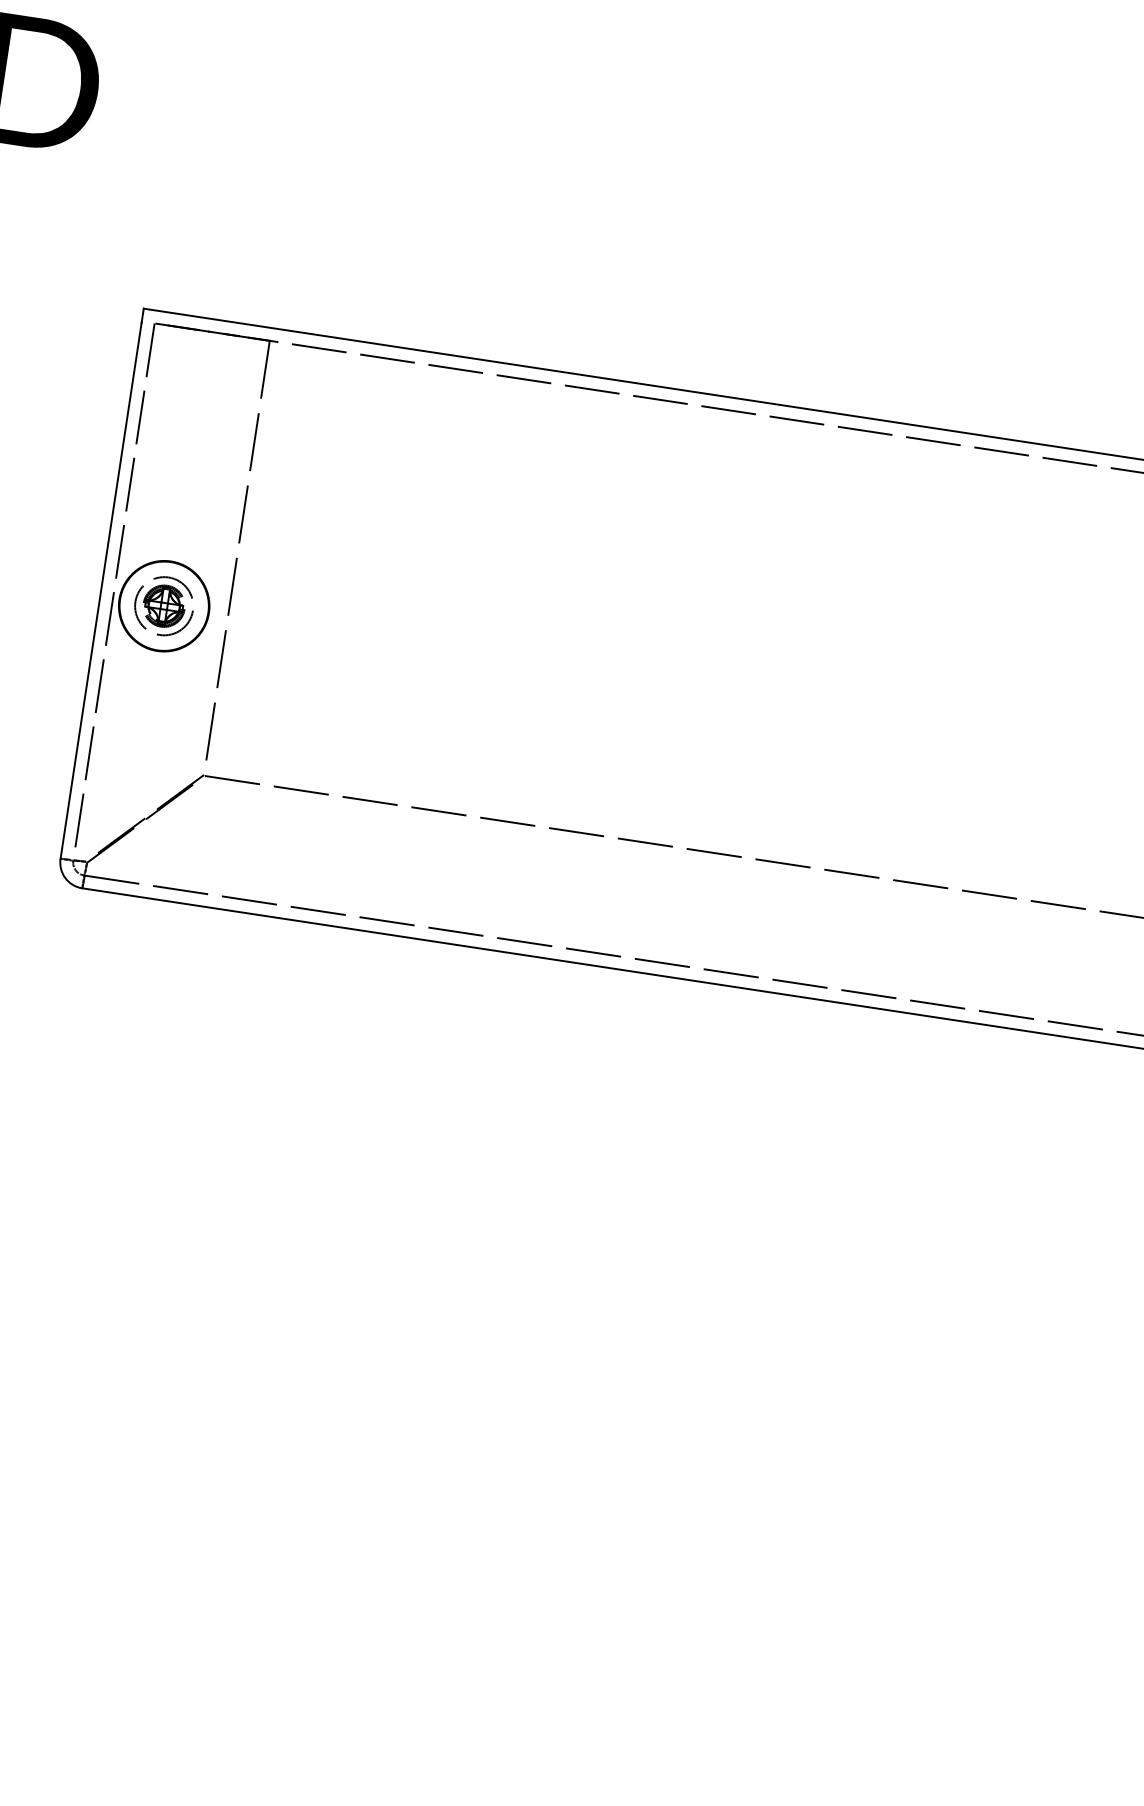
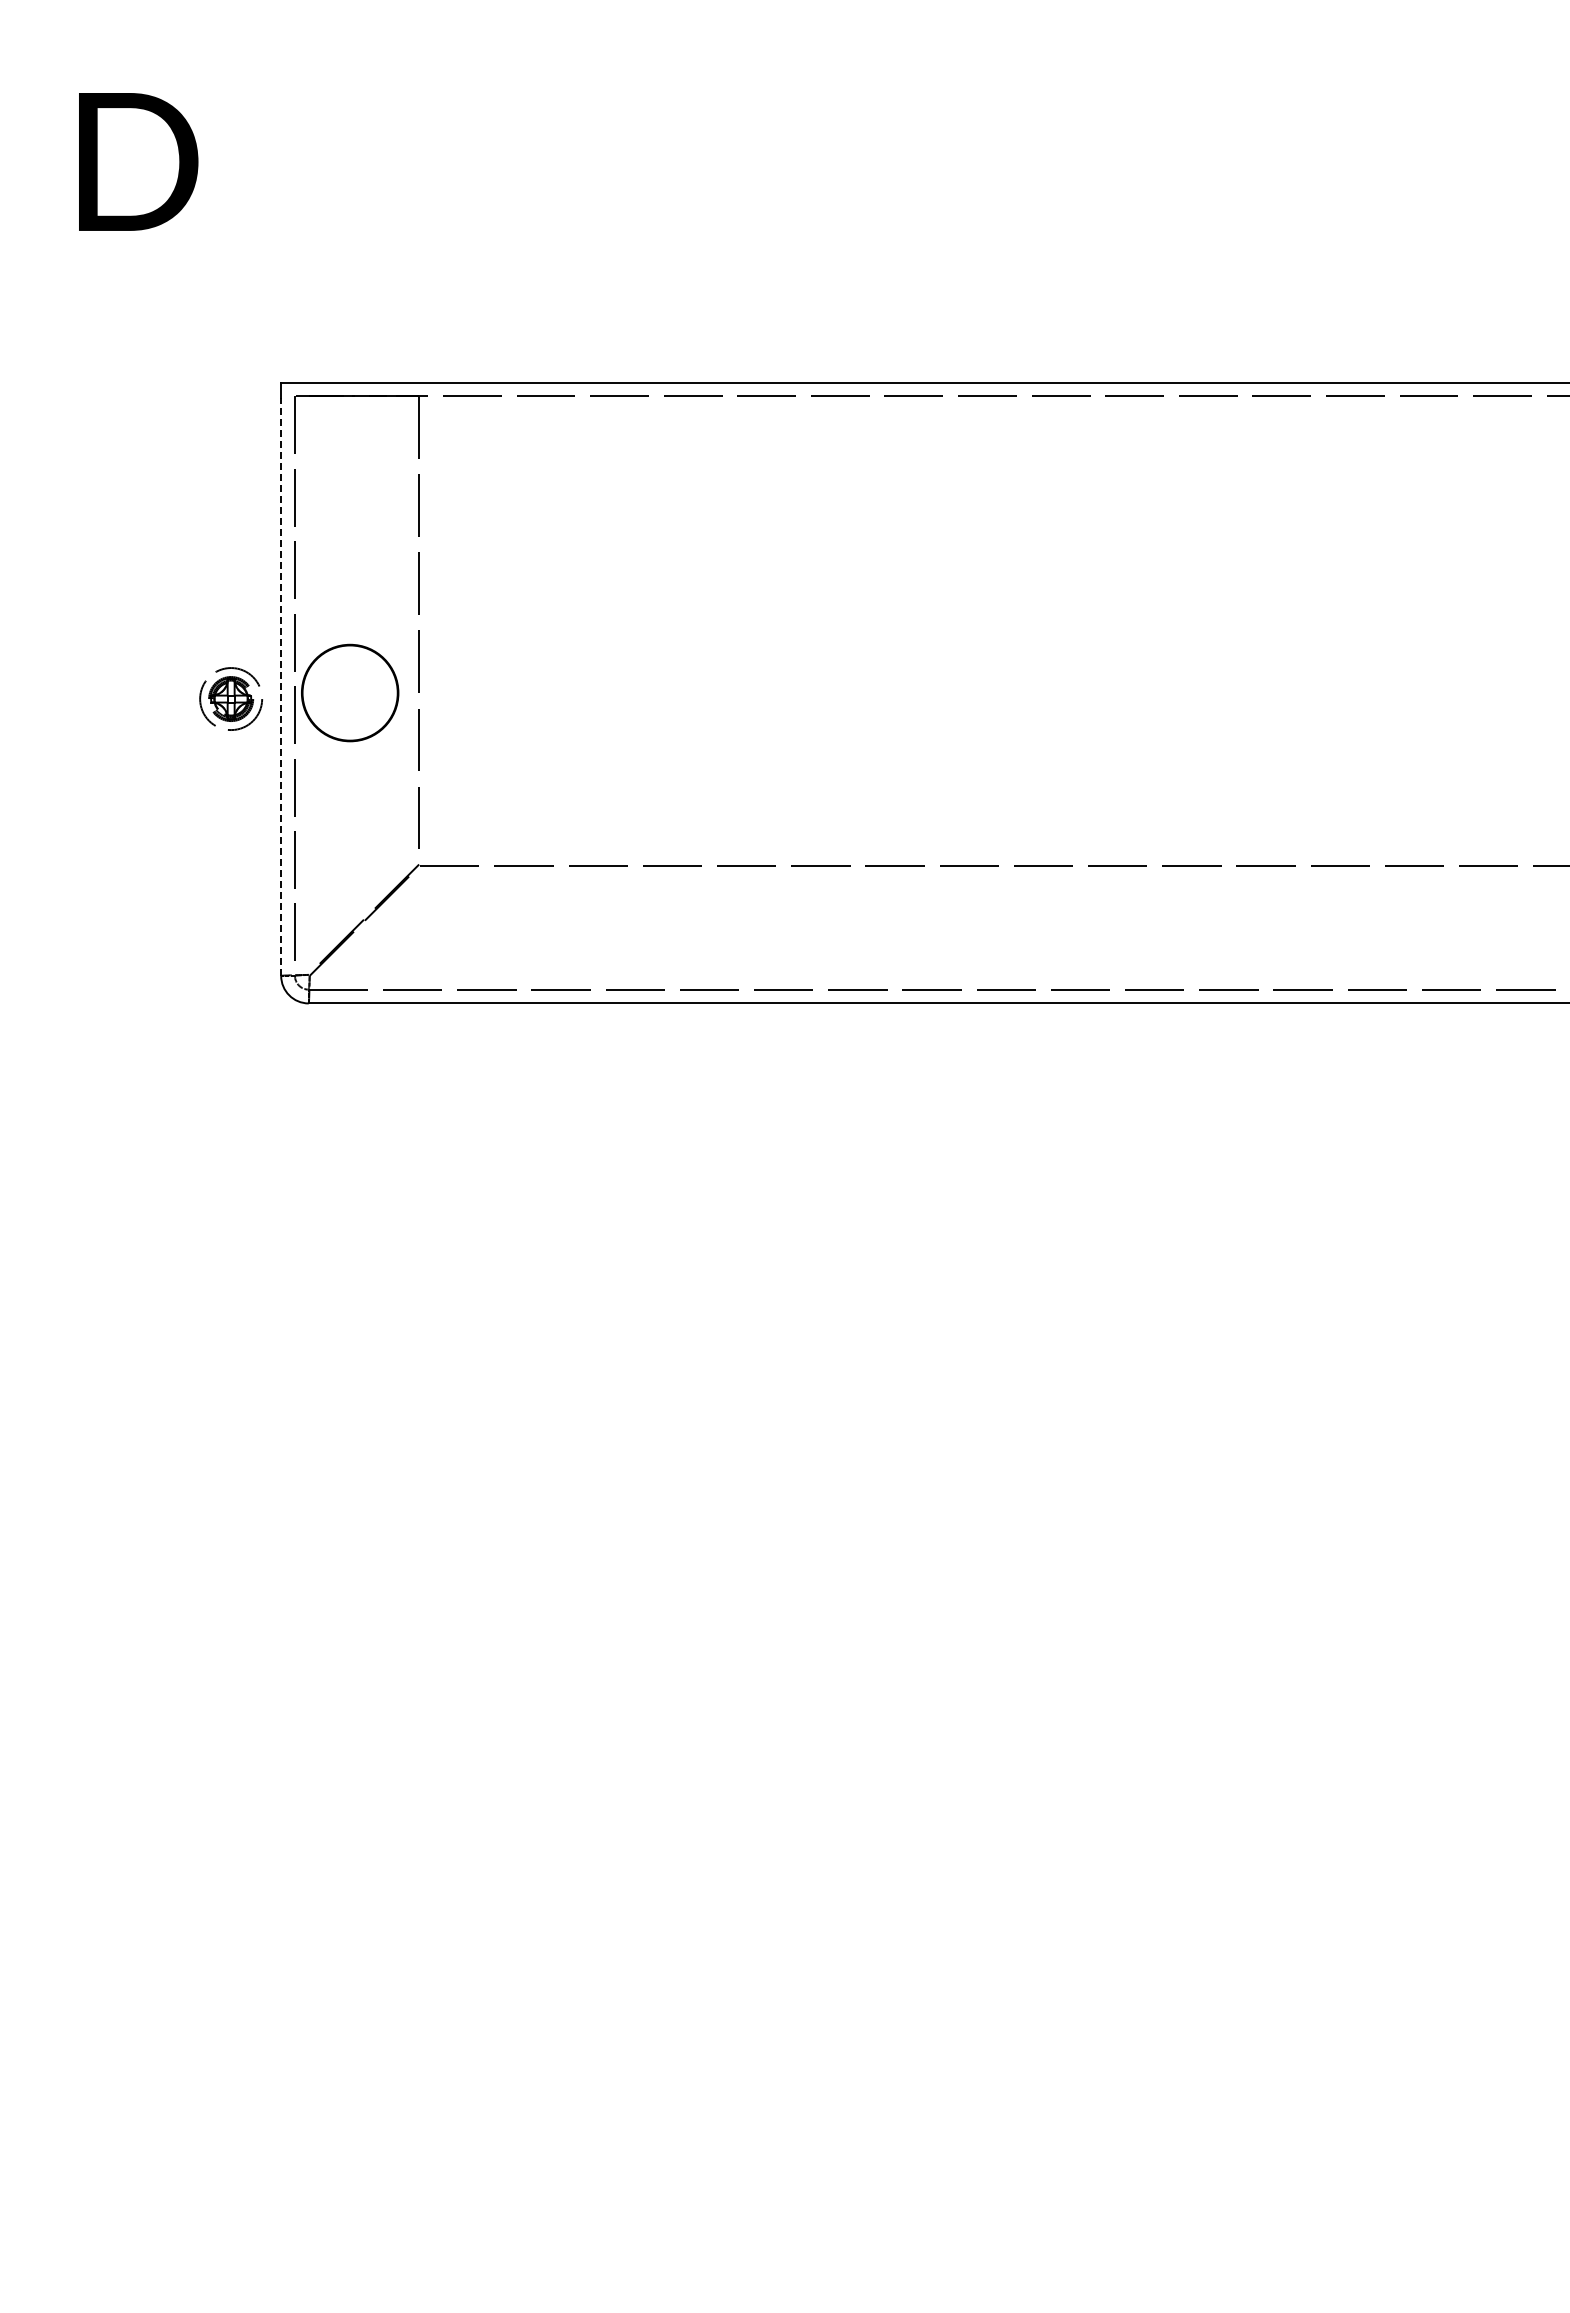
line: (101, 590) -> (281, 686), solid -> dashed
part: (164, 605) -> (231, 698), moved

